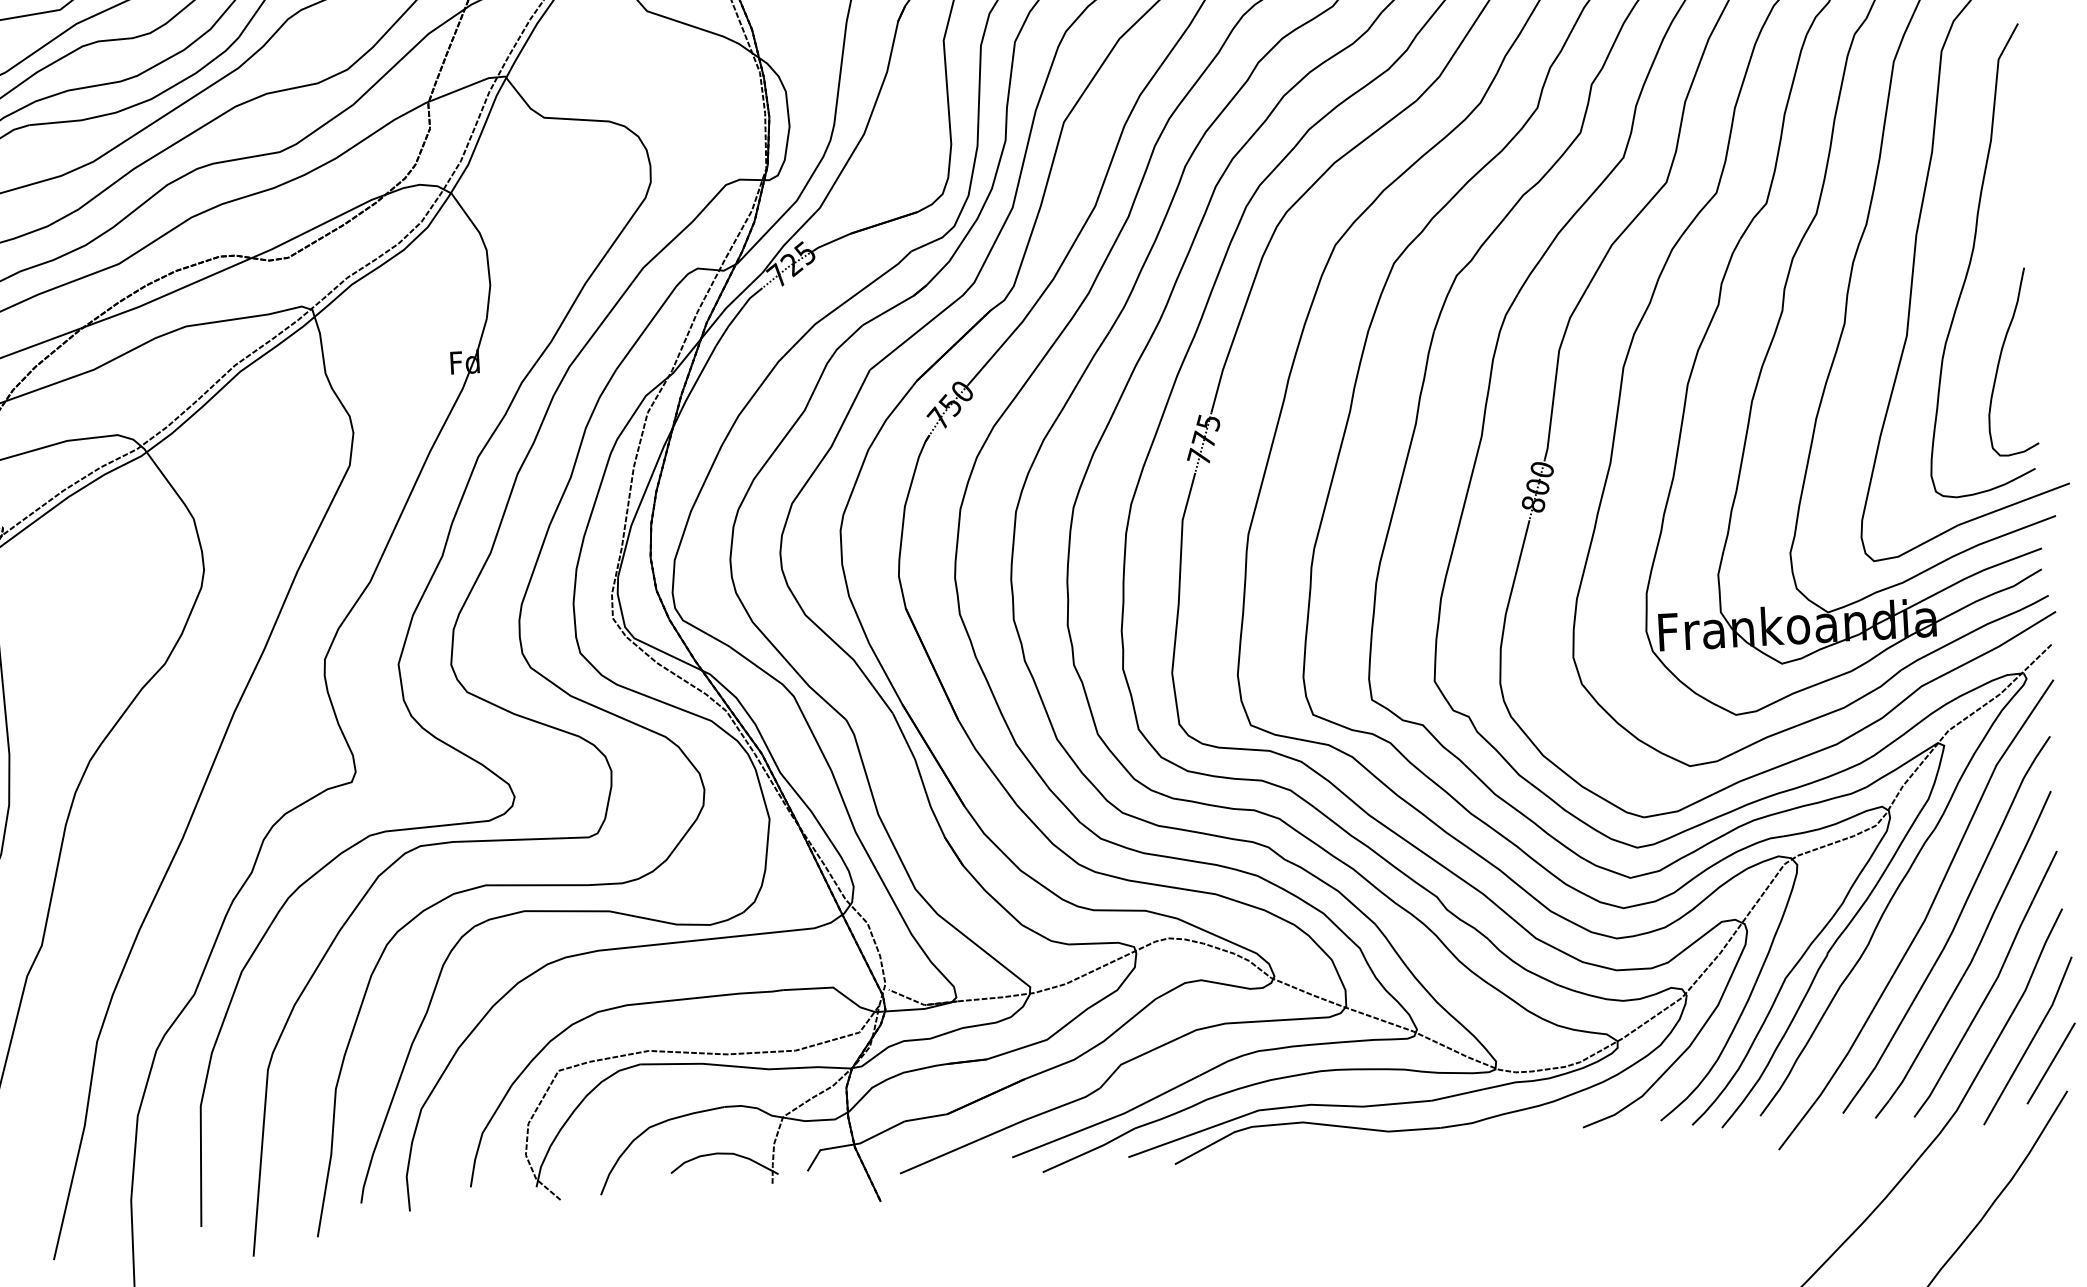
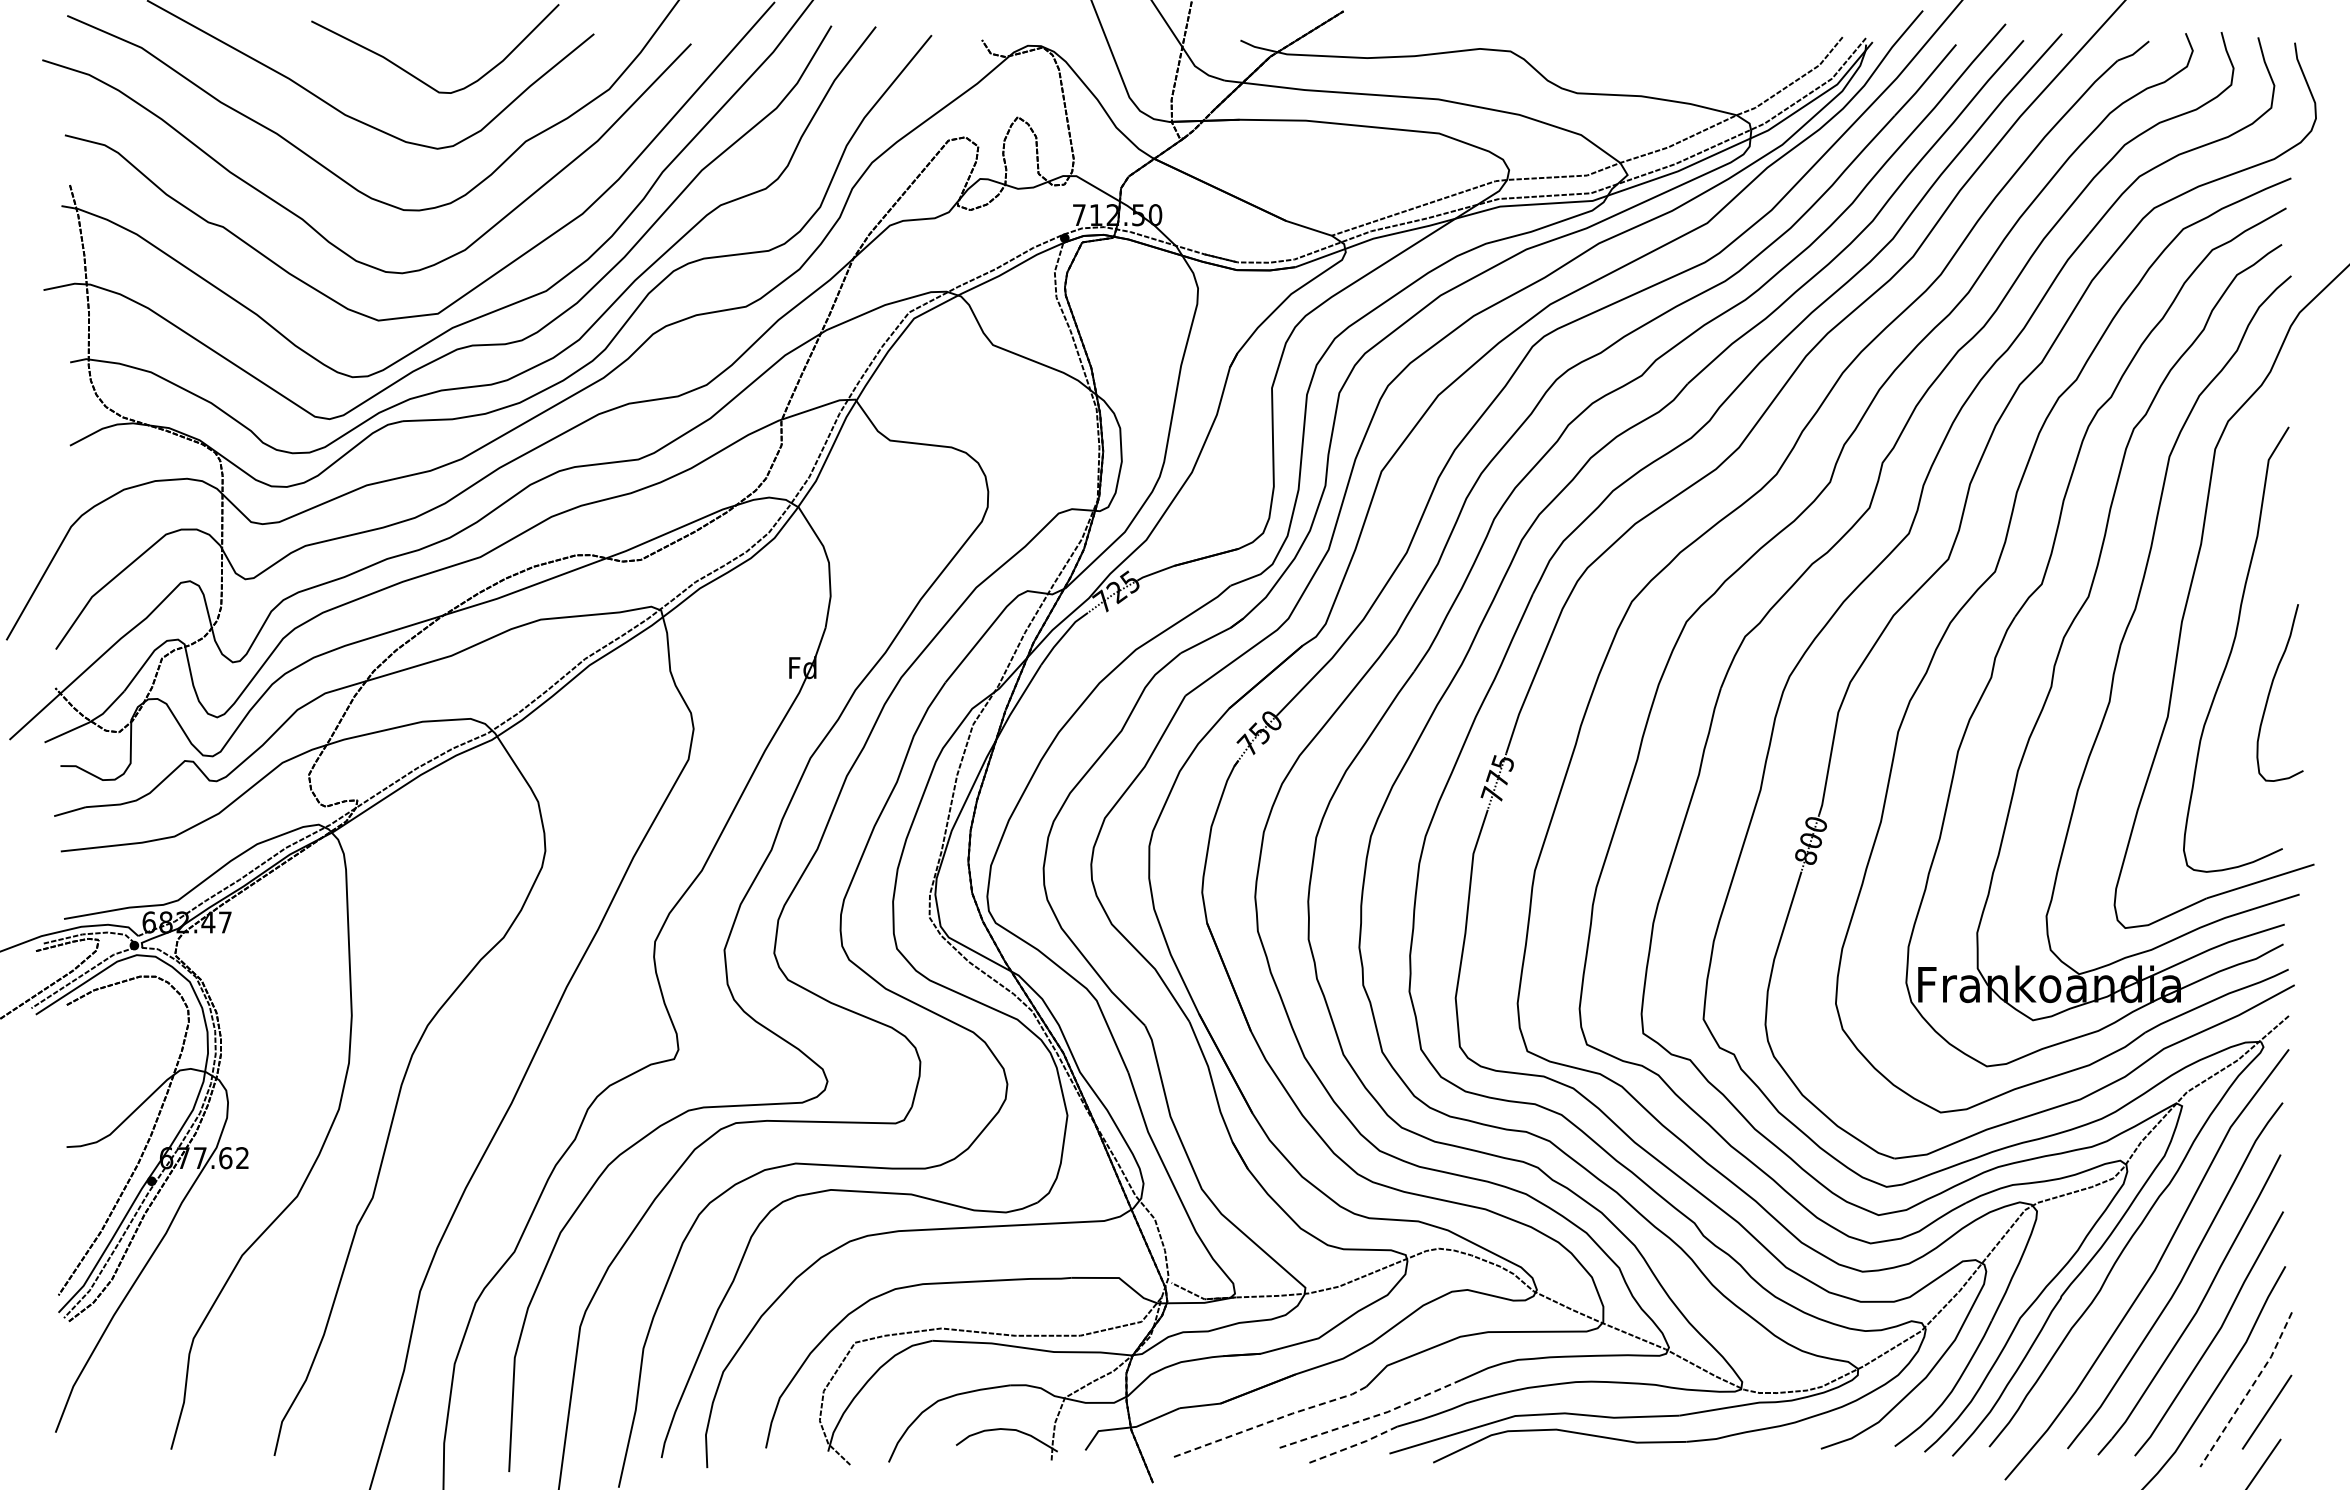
curve: (2000, 359) -> (2271, 689), moved
line: (2031, 1042) -> (2249, 1391), solid -> dashed
line: (1107, 1120) -> (1371, 1417), solid -> dashed
line: (1002, 1130) -> (1271, 1421), solid -> dashed
line: (1090, 1151) -> (1353, 1446), solid -> dashed

